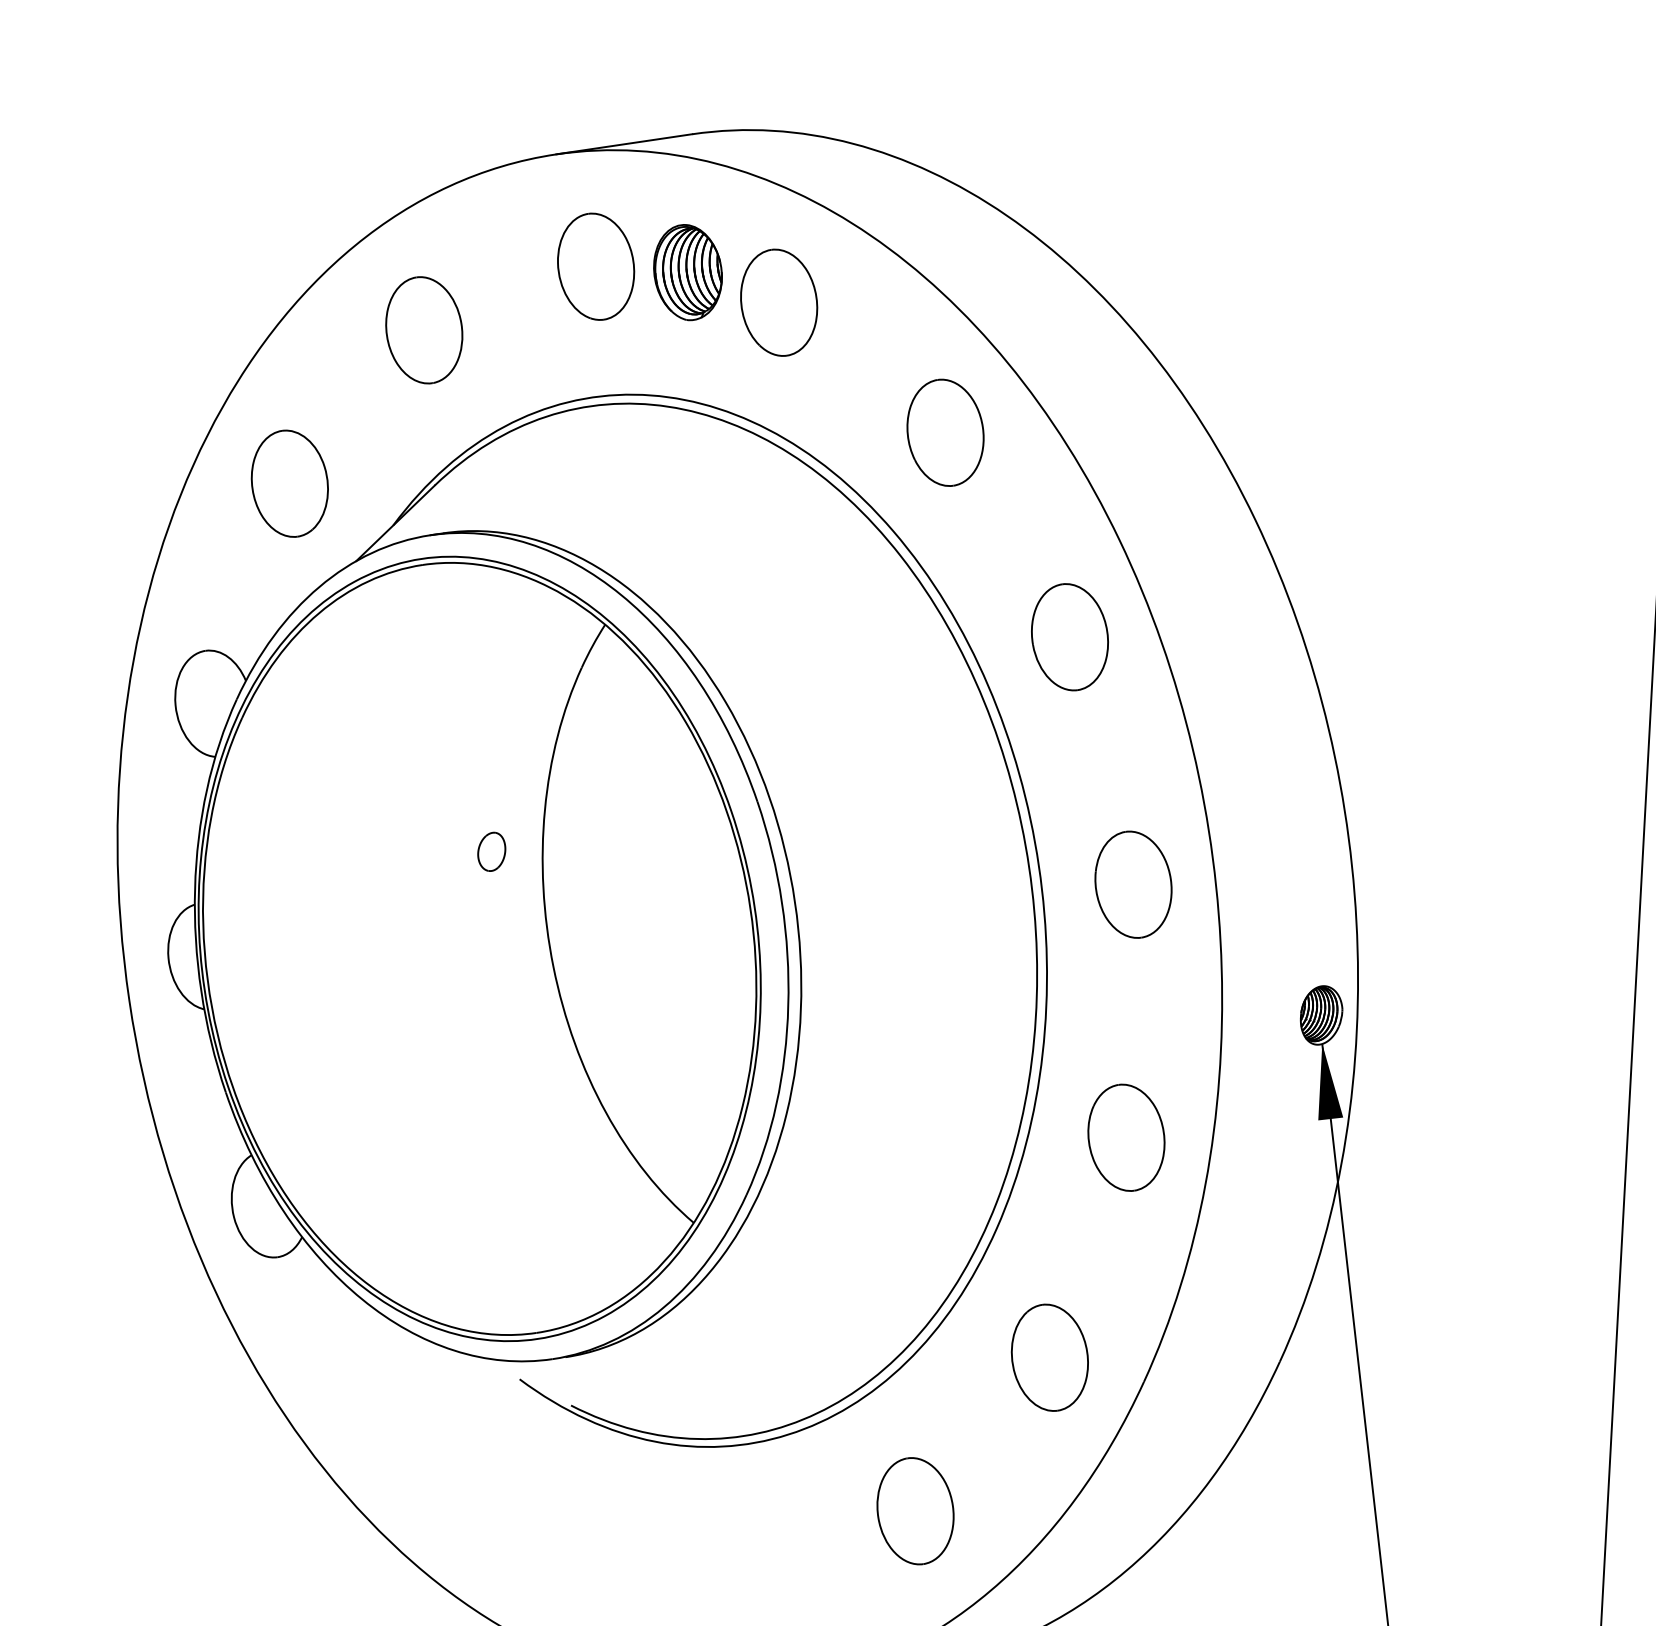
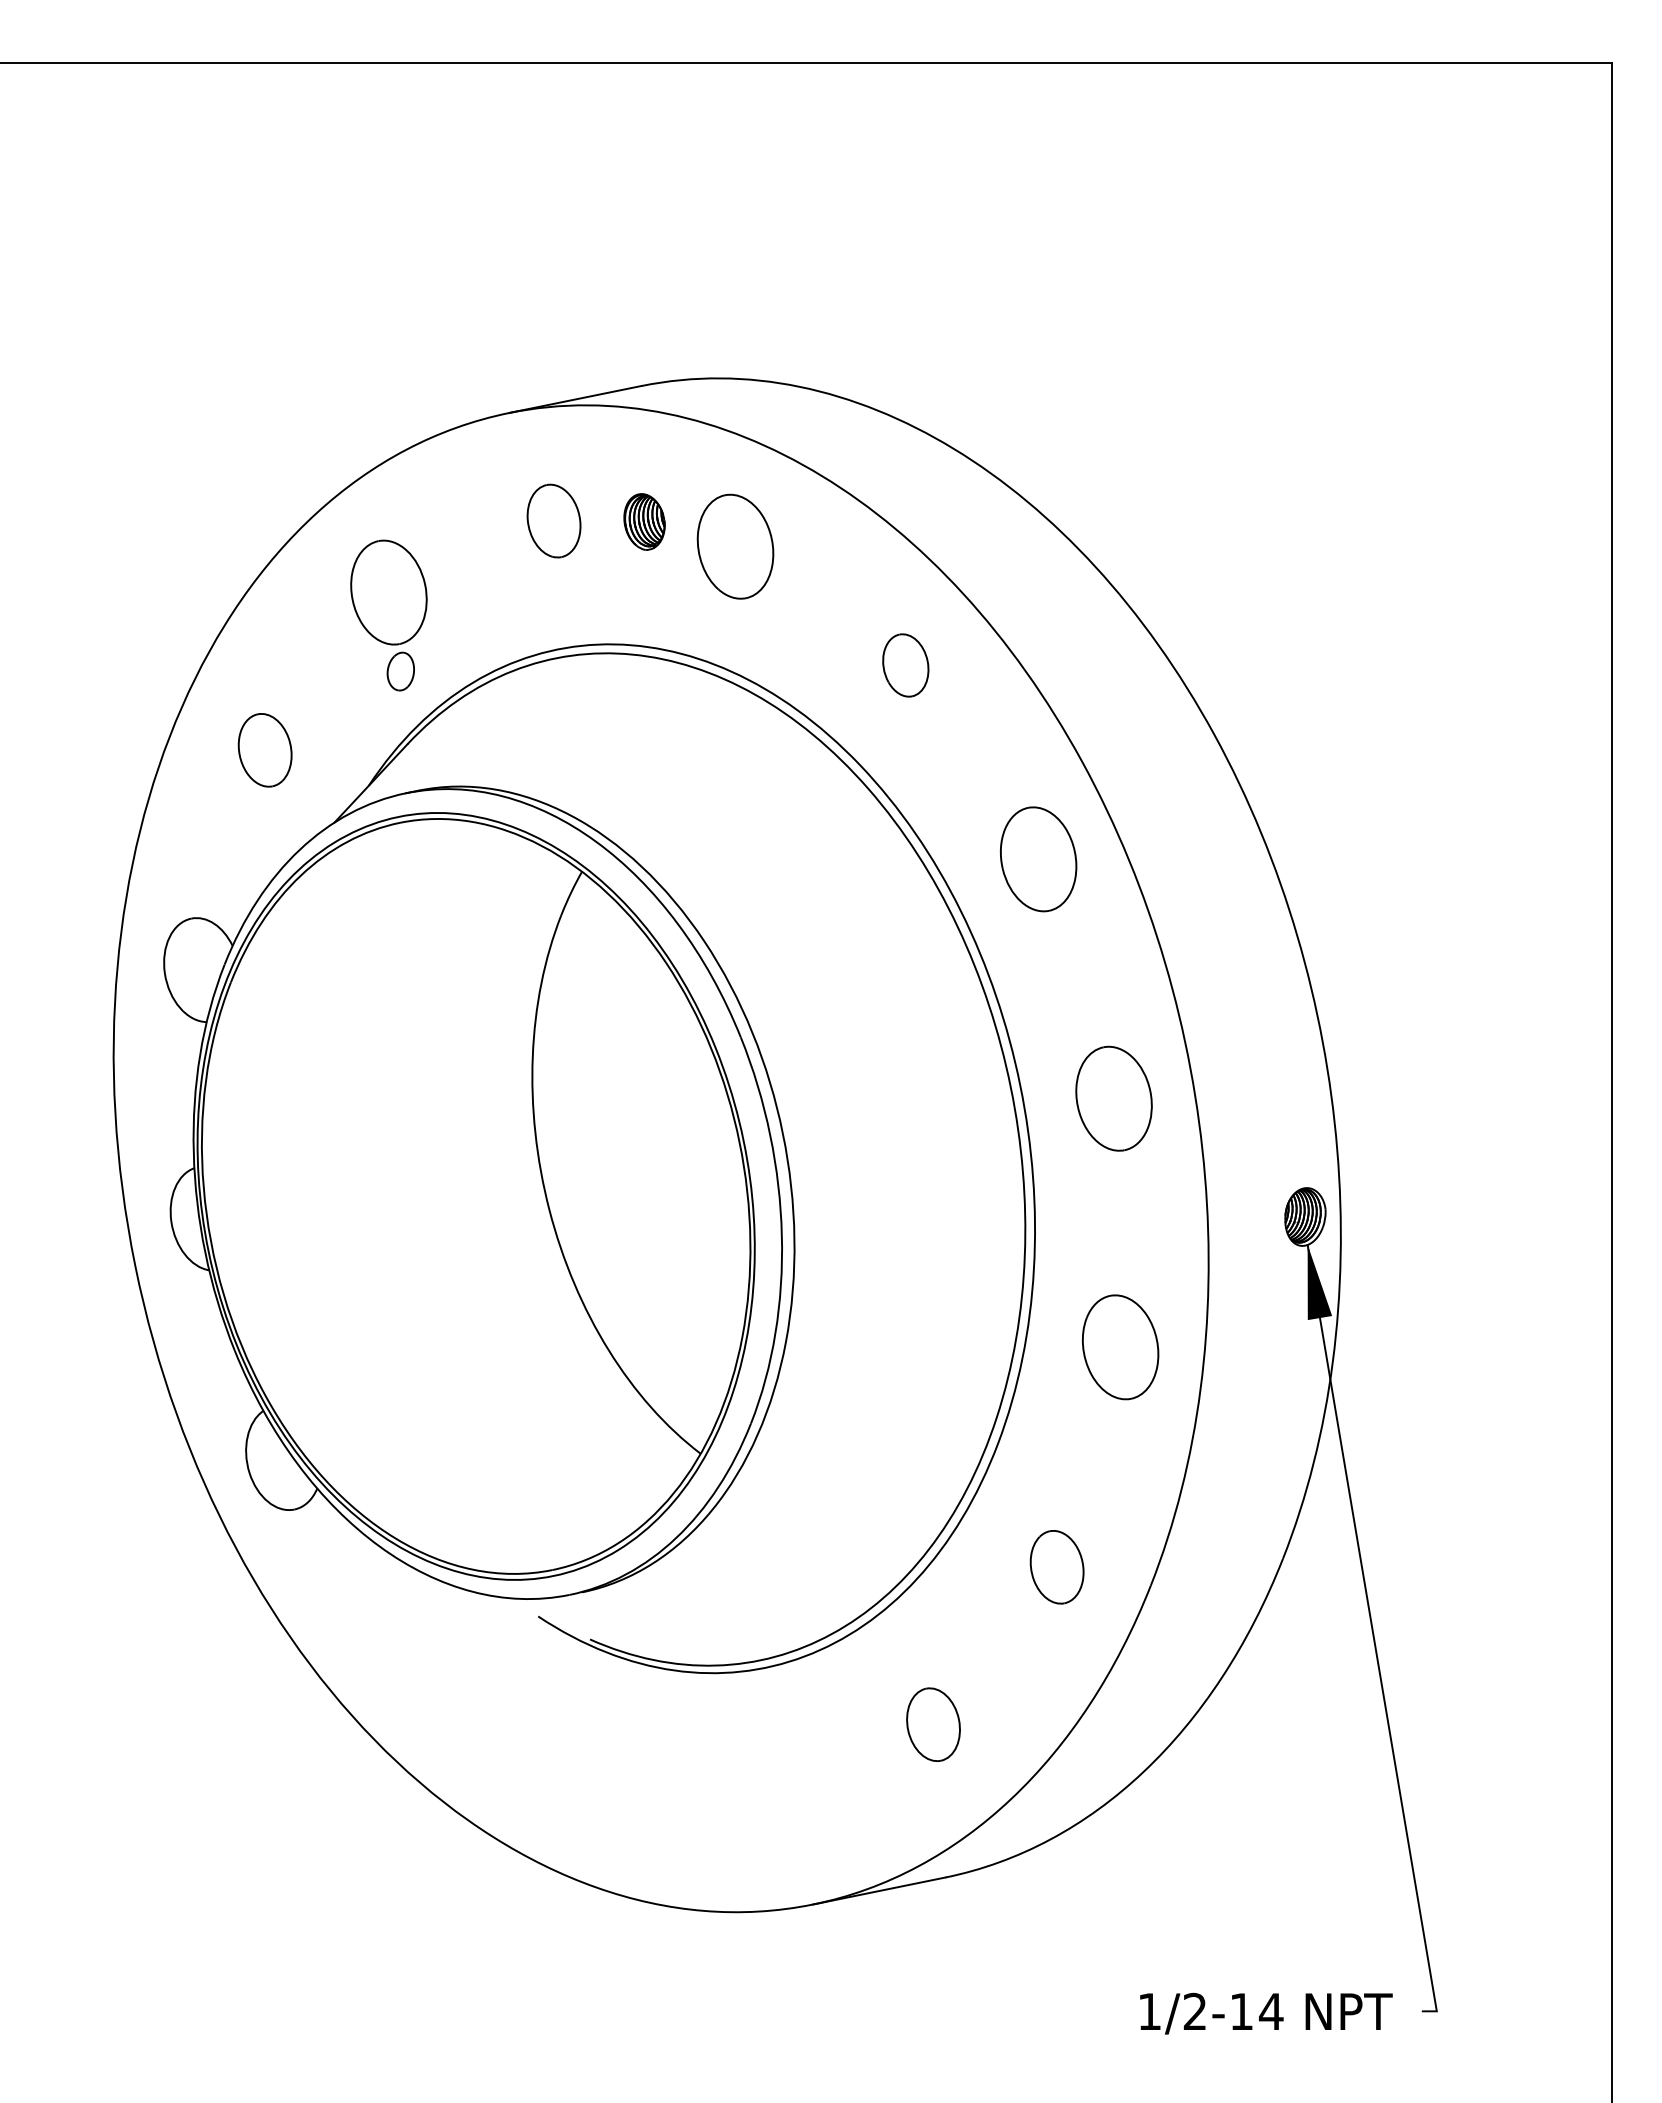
part: (595, 266) -> (553, 520), size x0.7
part: (687, 272) -> (644, 521), size x0.6
part: (945, 432) -> (905, 665), size x0.6
part: (289, 483) -> (264, 750), size x0.7
part: (491, 851) -> (400, 671), moved
part: (1049, 1358) -> (1056, 1567), size x0.7
part: (915, 1510) -> (933, 1724), size x0.7

